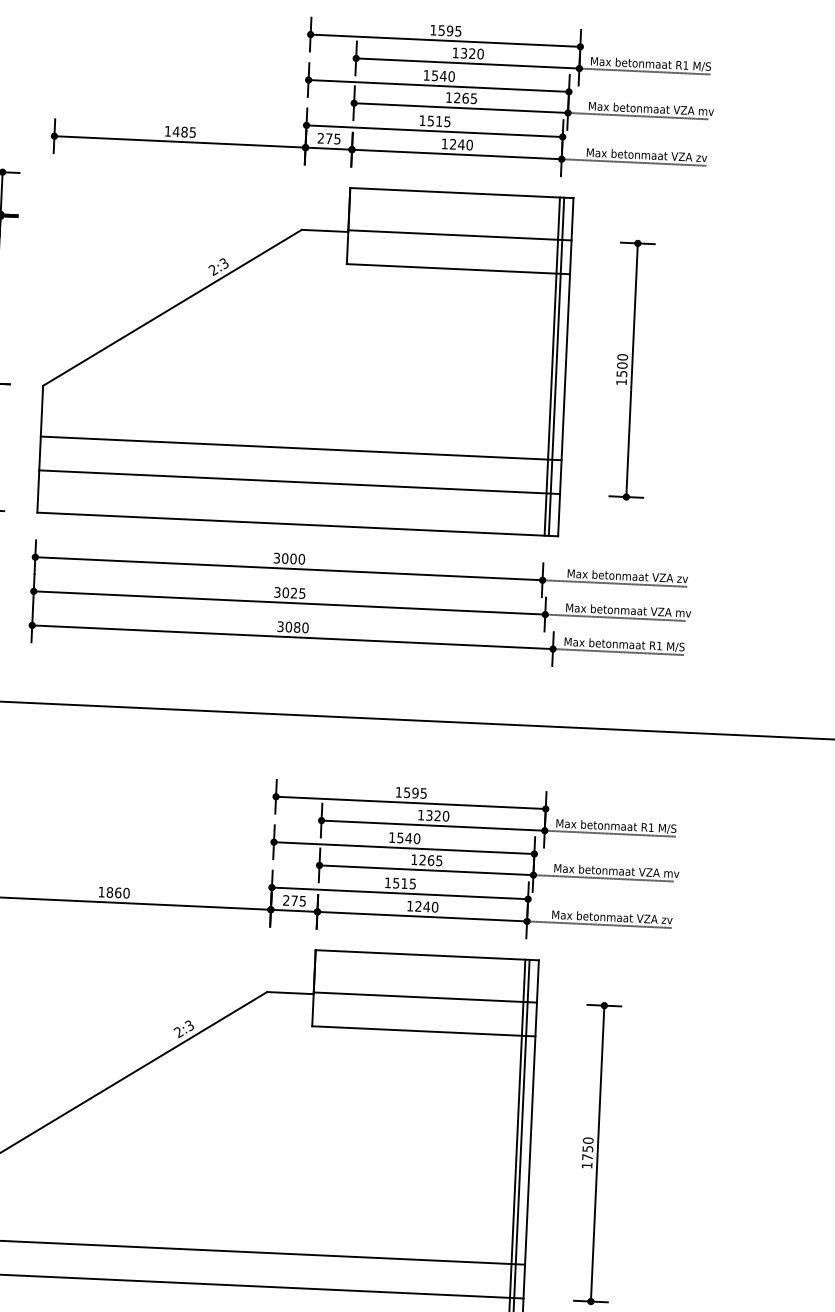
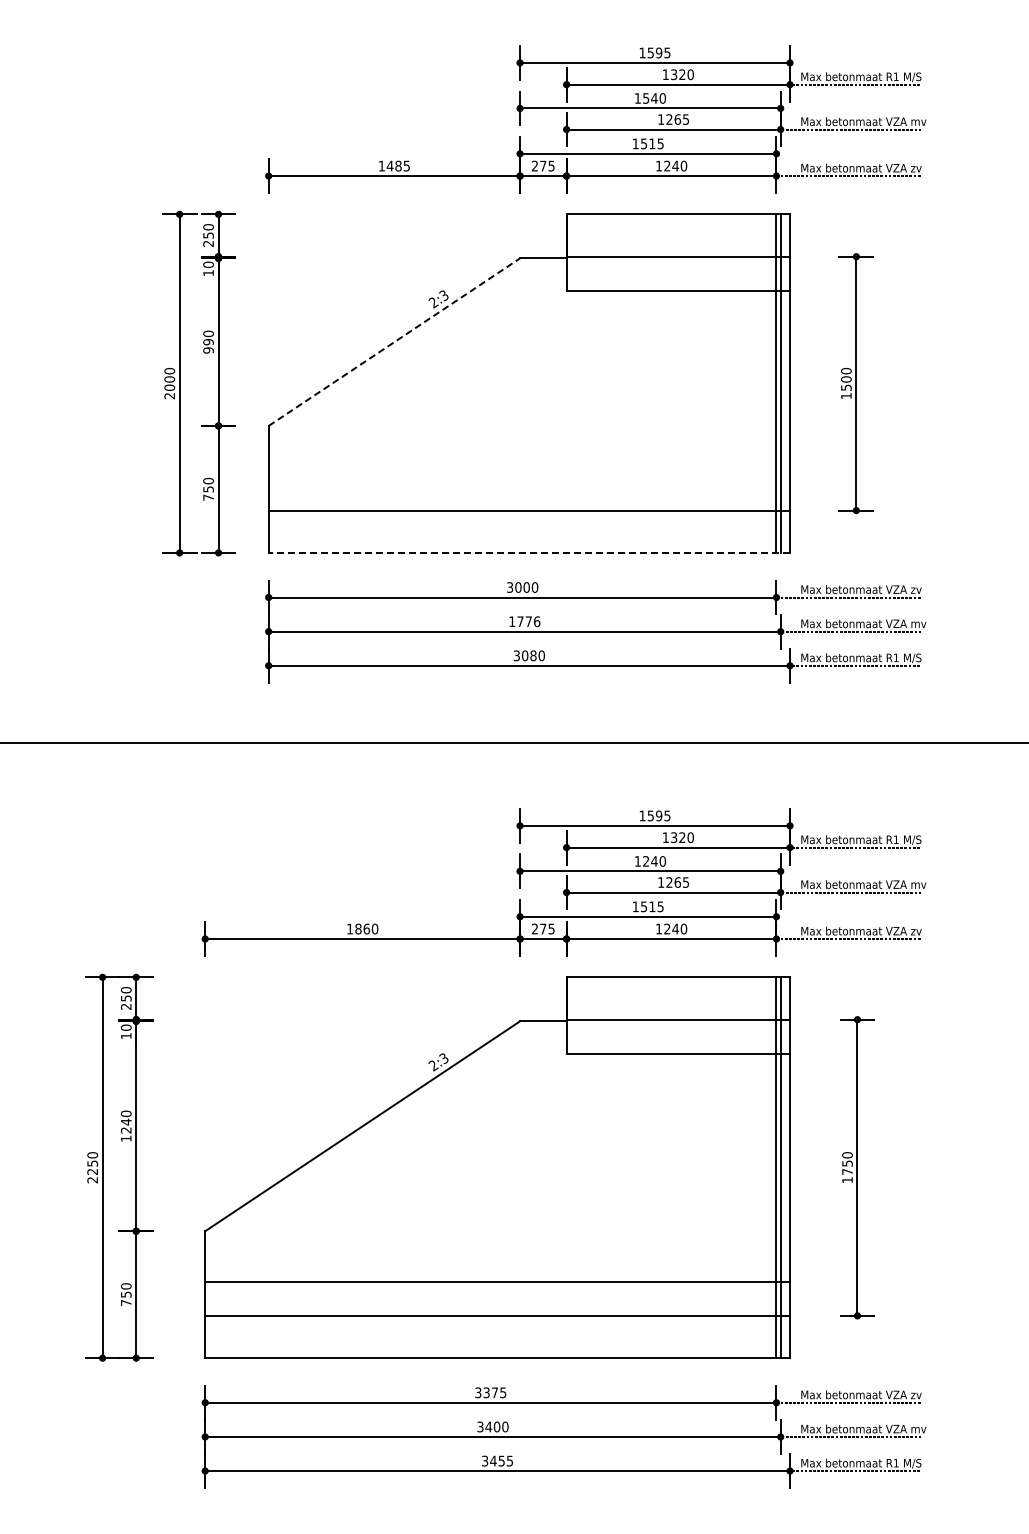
line: (172, 307) -> (394, 341), solid -> dashed
line: (301, 448) -> (529, 476), removed
line: (297, 524) -> (529, 552), solid -> dashed
text: (289, 592) -> (524, 621), 3025 -> 1776
text: (400, 838) -> (646, 861), 1540 -> 1240

